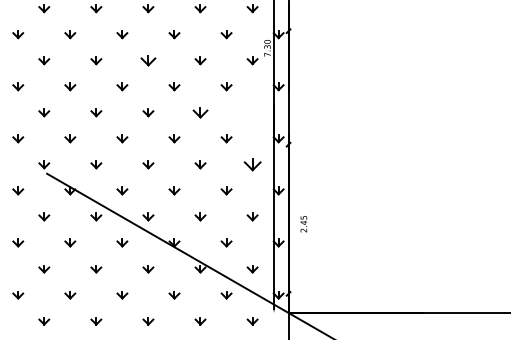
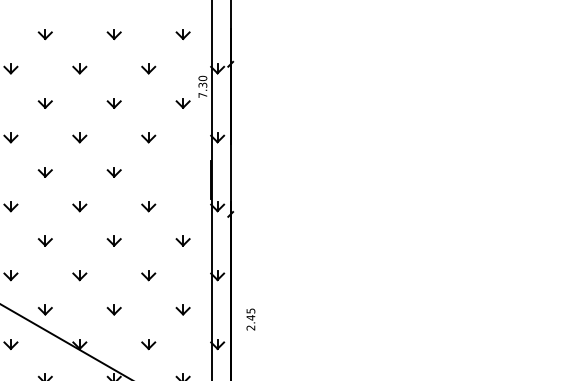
part: (148, 60) -> (45, 103), size x0.71
part: (200, 112) -> (114, 171), size x0.71
part: (252, 164) -> (182, 240), size x0.62

